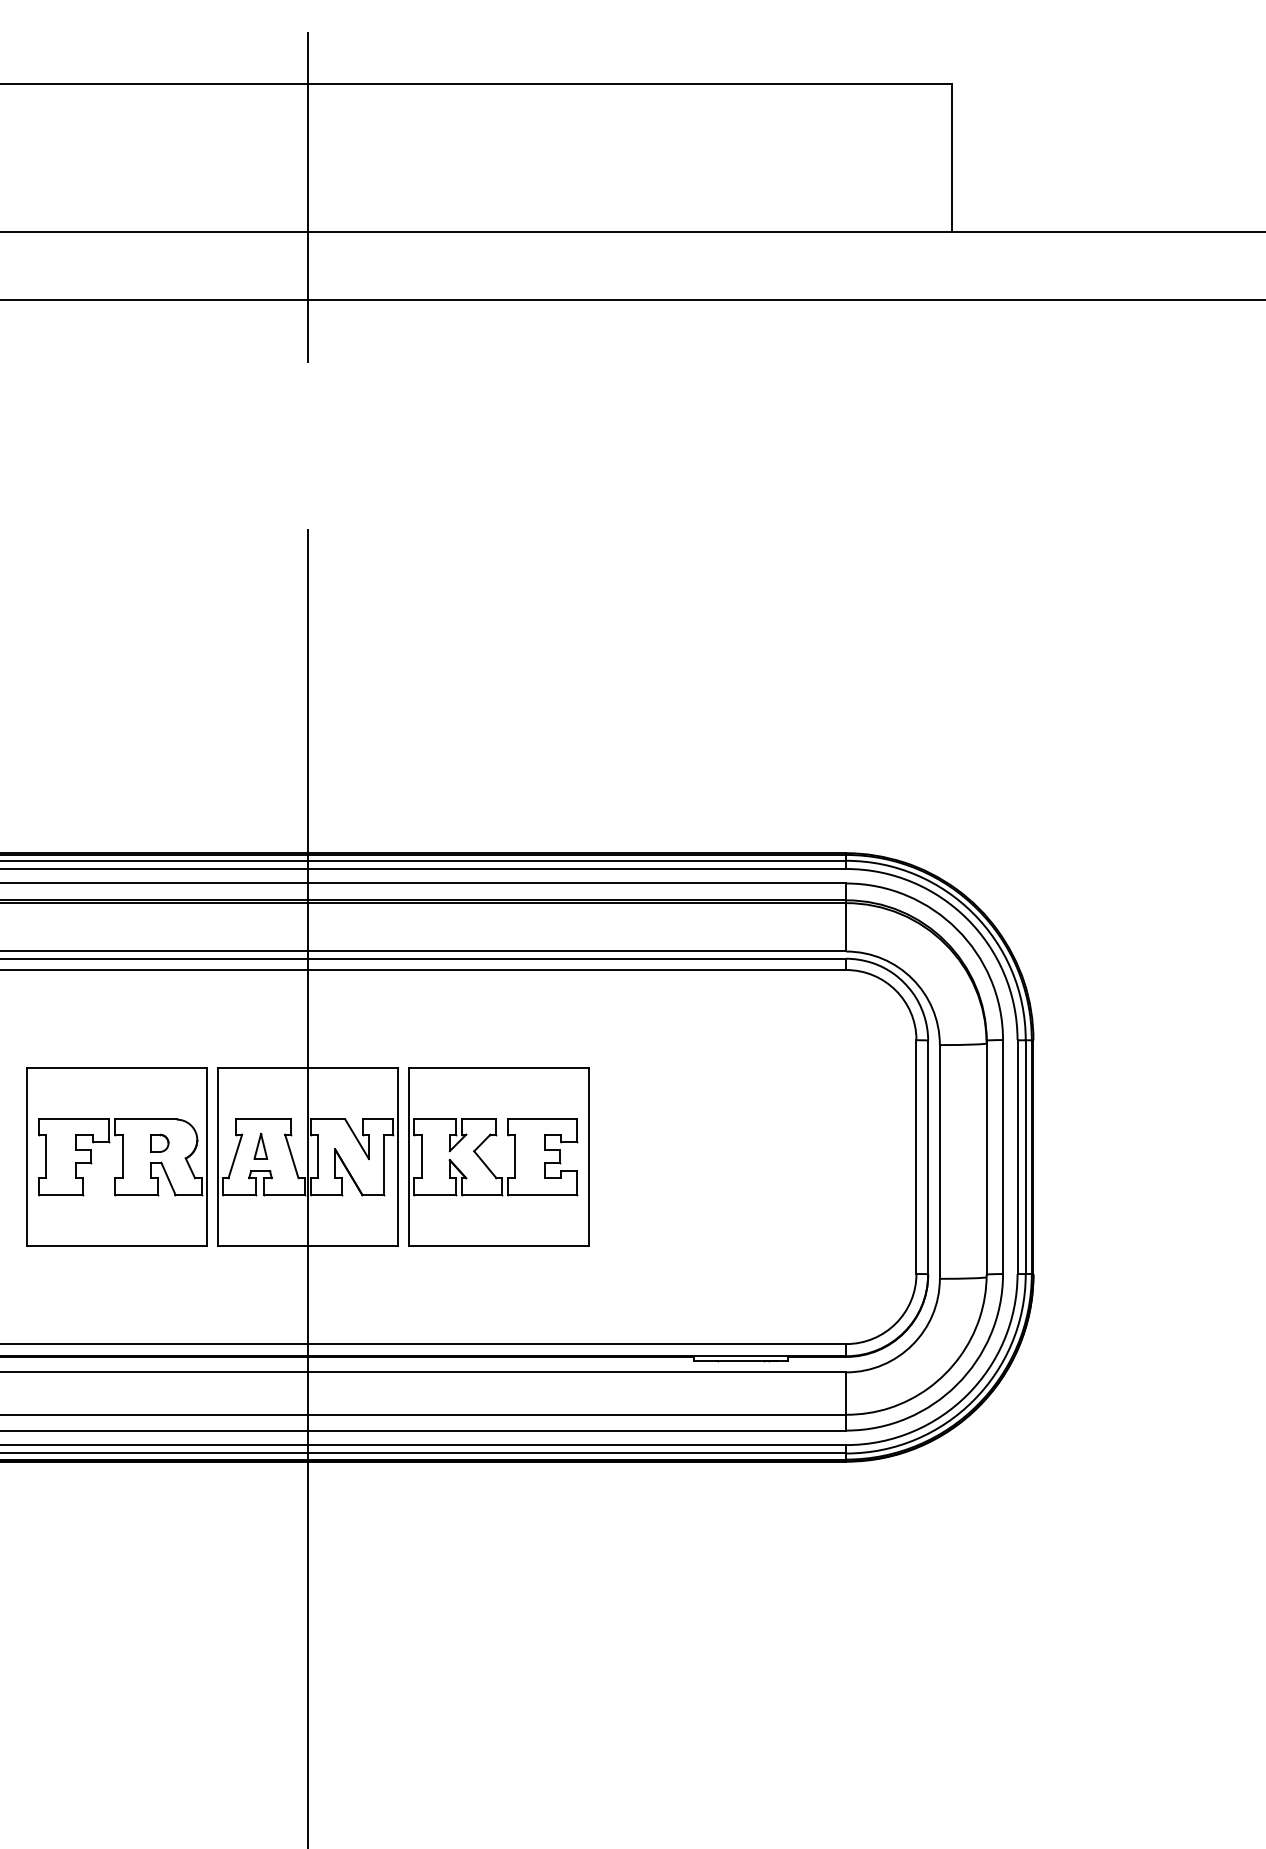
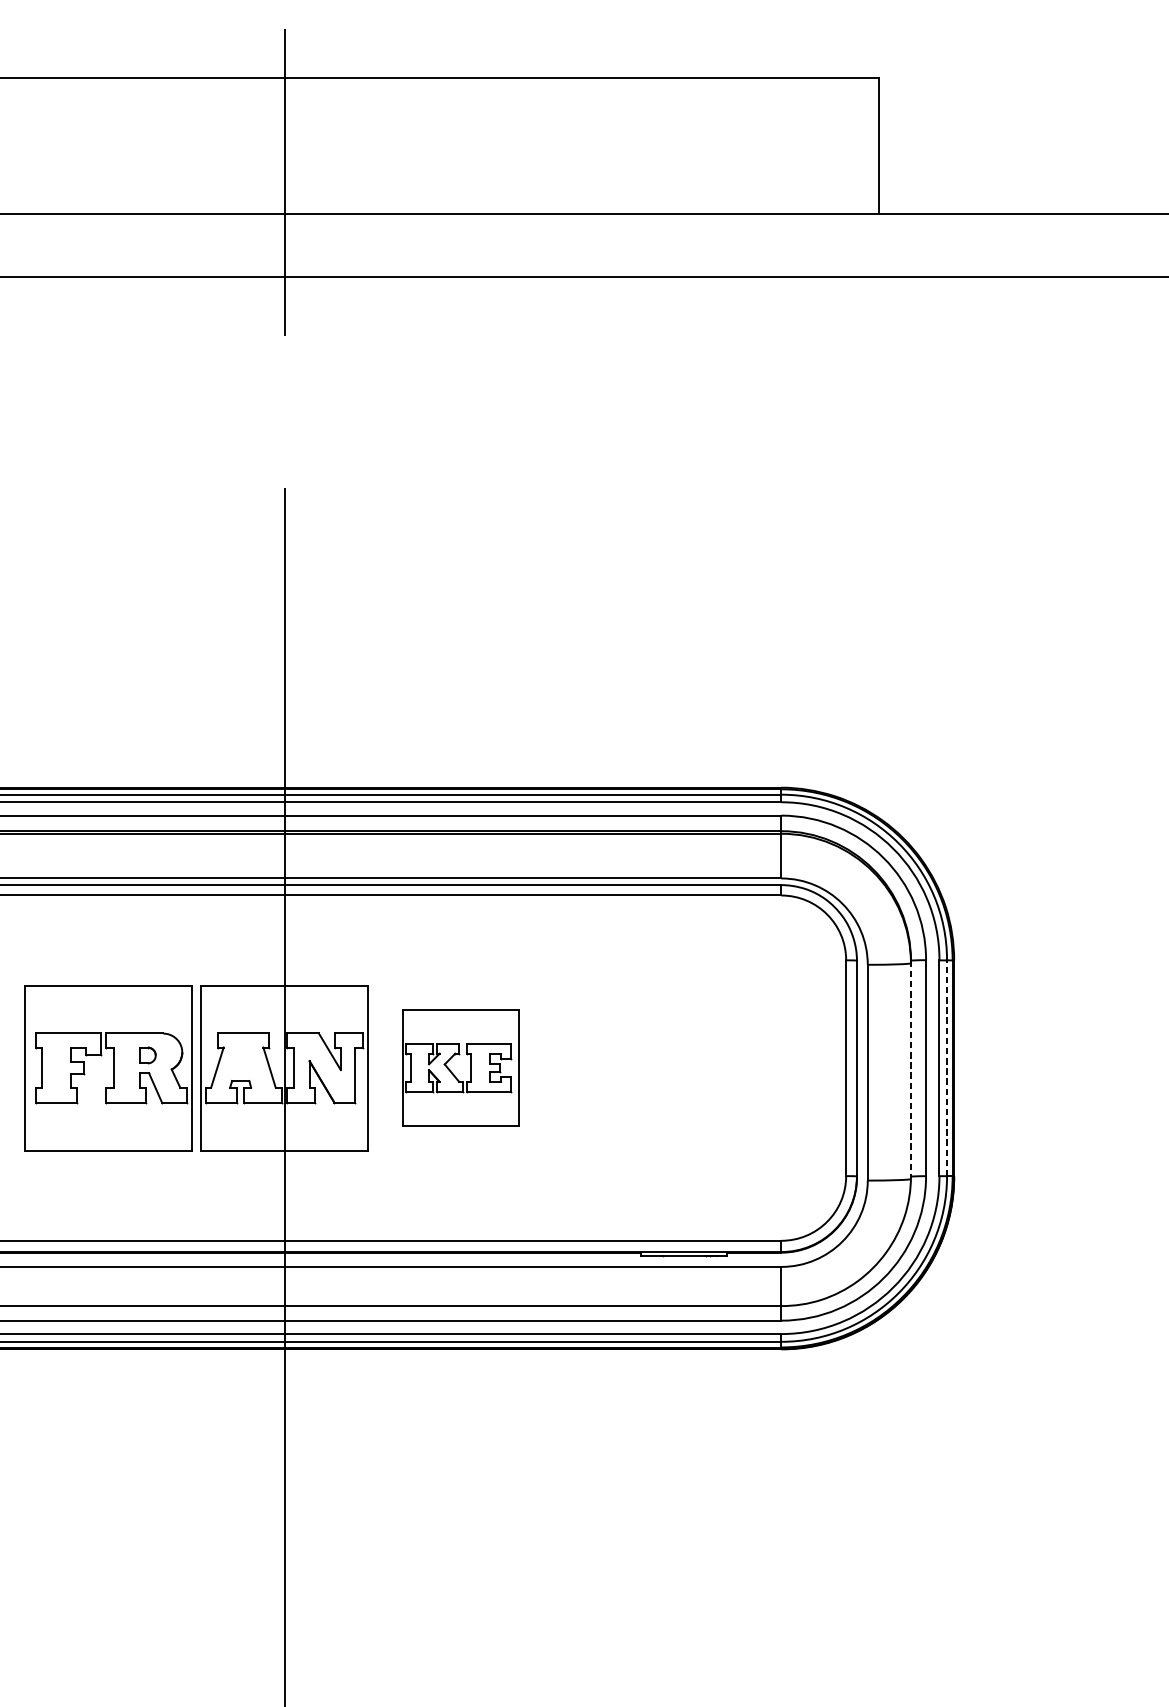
part: (260, 1146) -> (240, 1058), removed
part: (498, 1156) -> (460, 1067), size x0.7
line: (986, 1157) -> (910, 1068), solid -> dashed
line: (1025, 1157) -> (946, 1068), solid -> dashed

